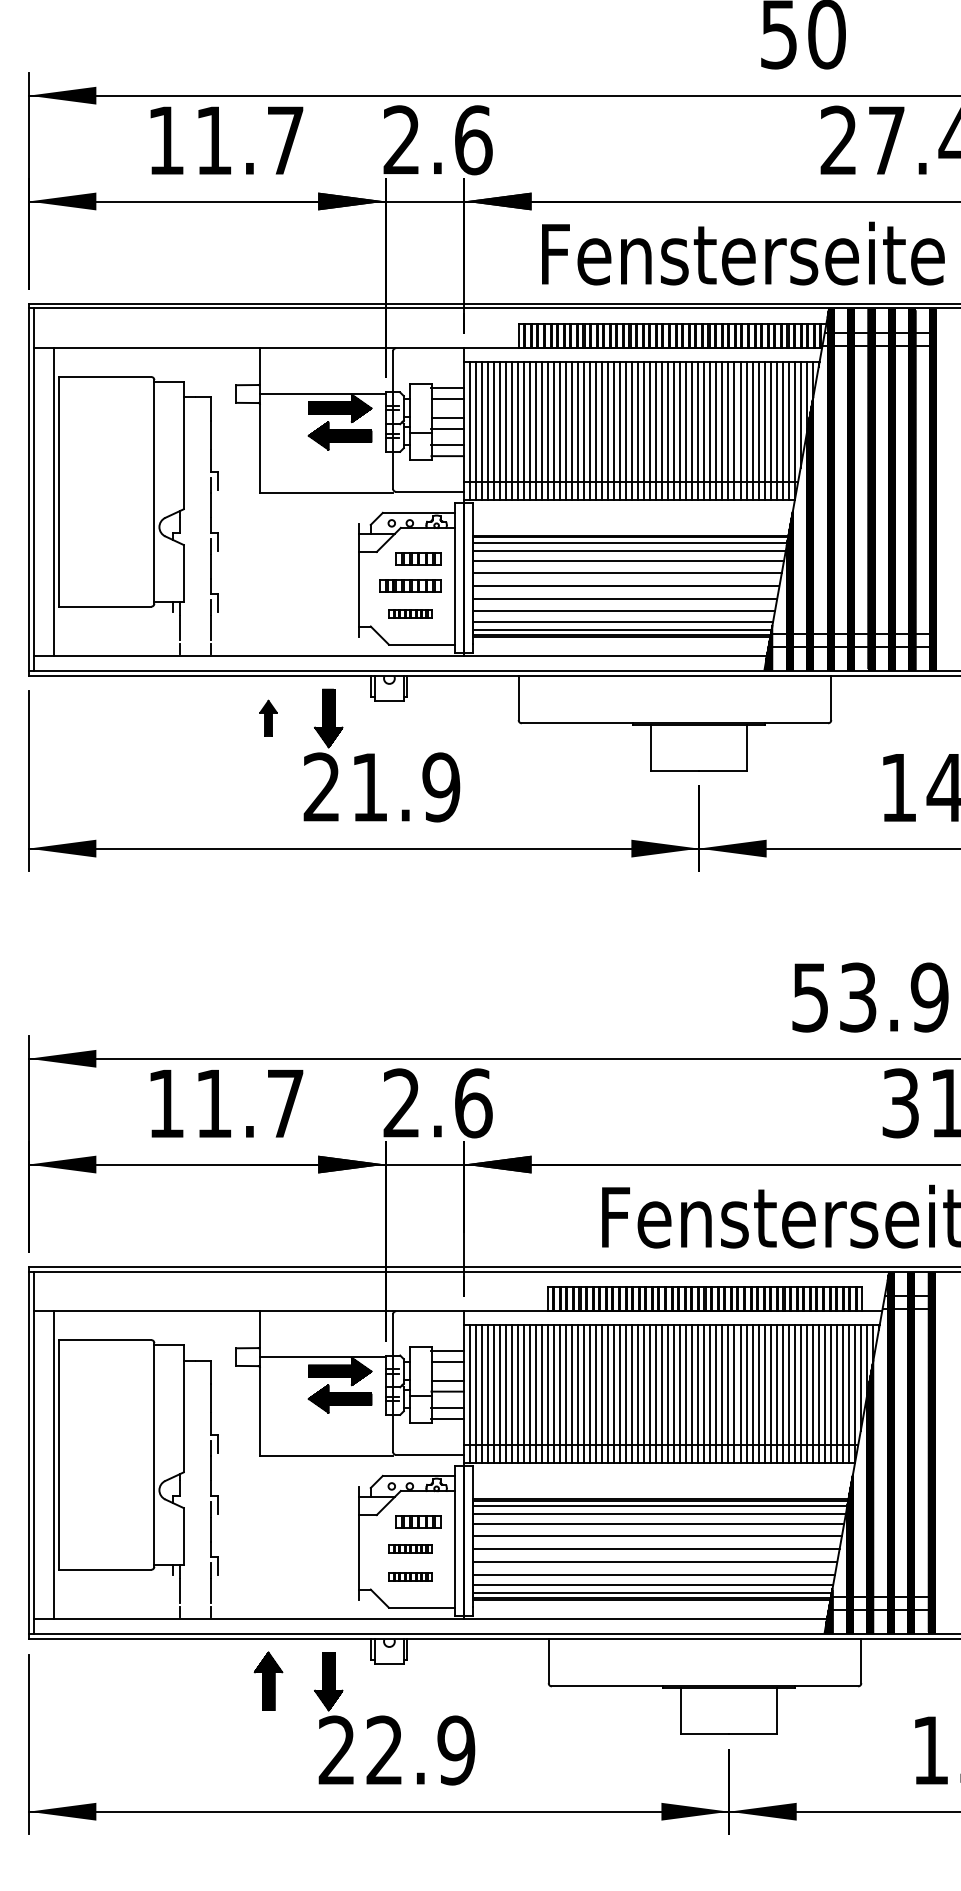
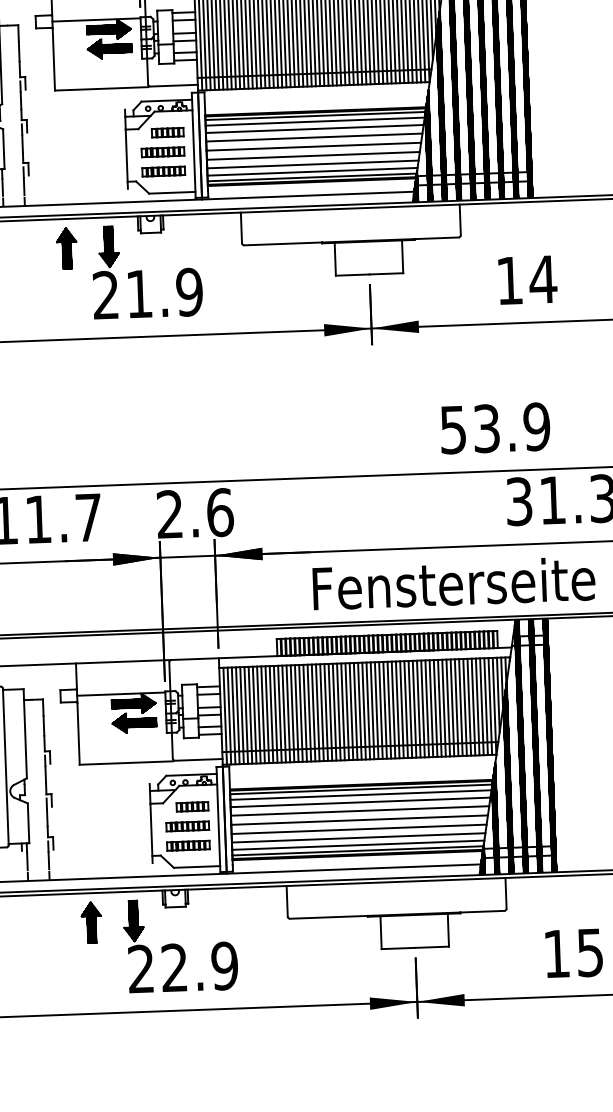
part: (410, 613) -> (163, 171), size x1.43
part: (268, 717) -> (66, 247), size x1.67
part: (410, 1548) -> (187, 825), size x1.43
part: (410, 1576) -> (188, 845), size x1.43

